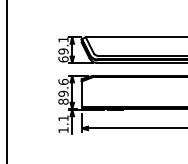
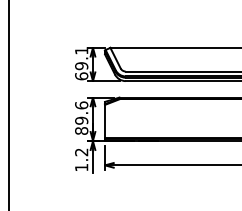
text: (63, 118) -> (81, 152), 1.1 -> 1.2

